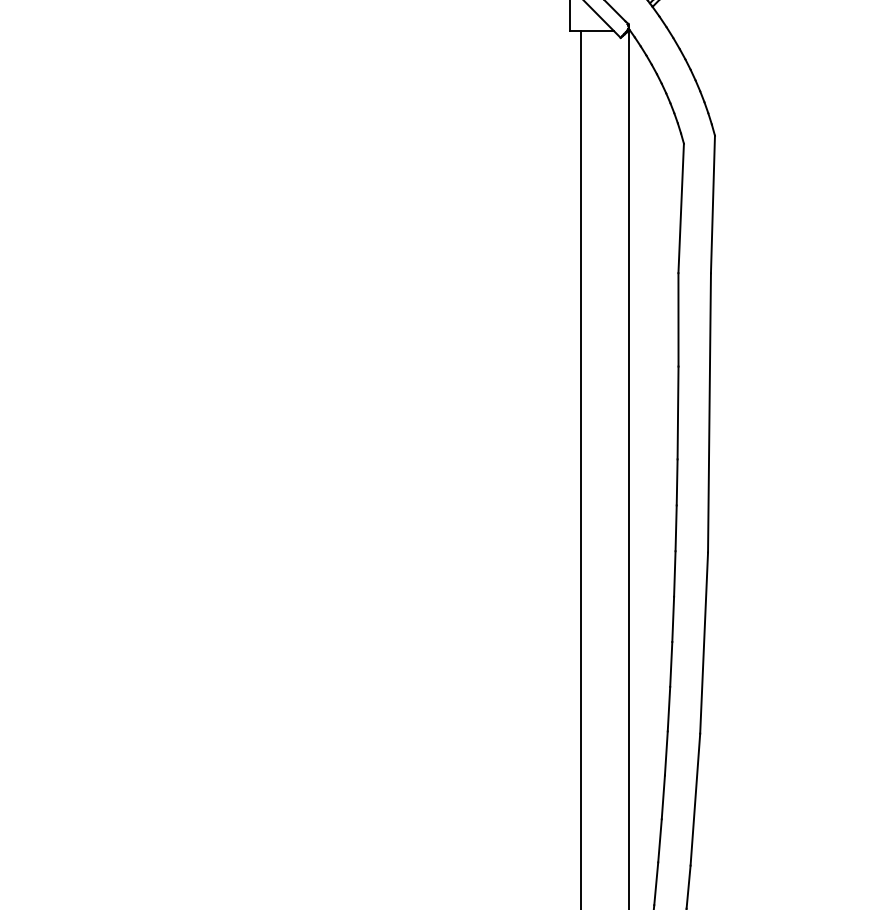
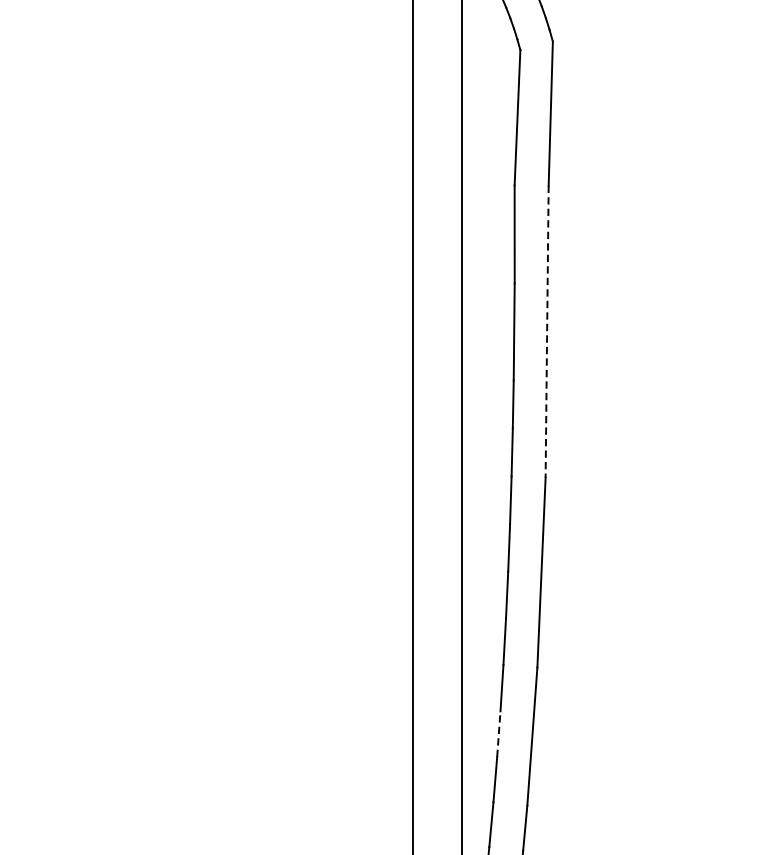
line: (709, 412) -> (547, 331), solid -> dashed
line: (663, 797) -> (498, 734), solid -> dashed

